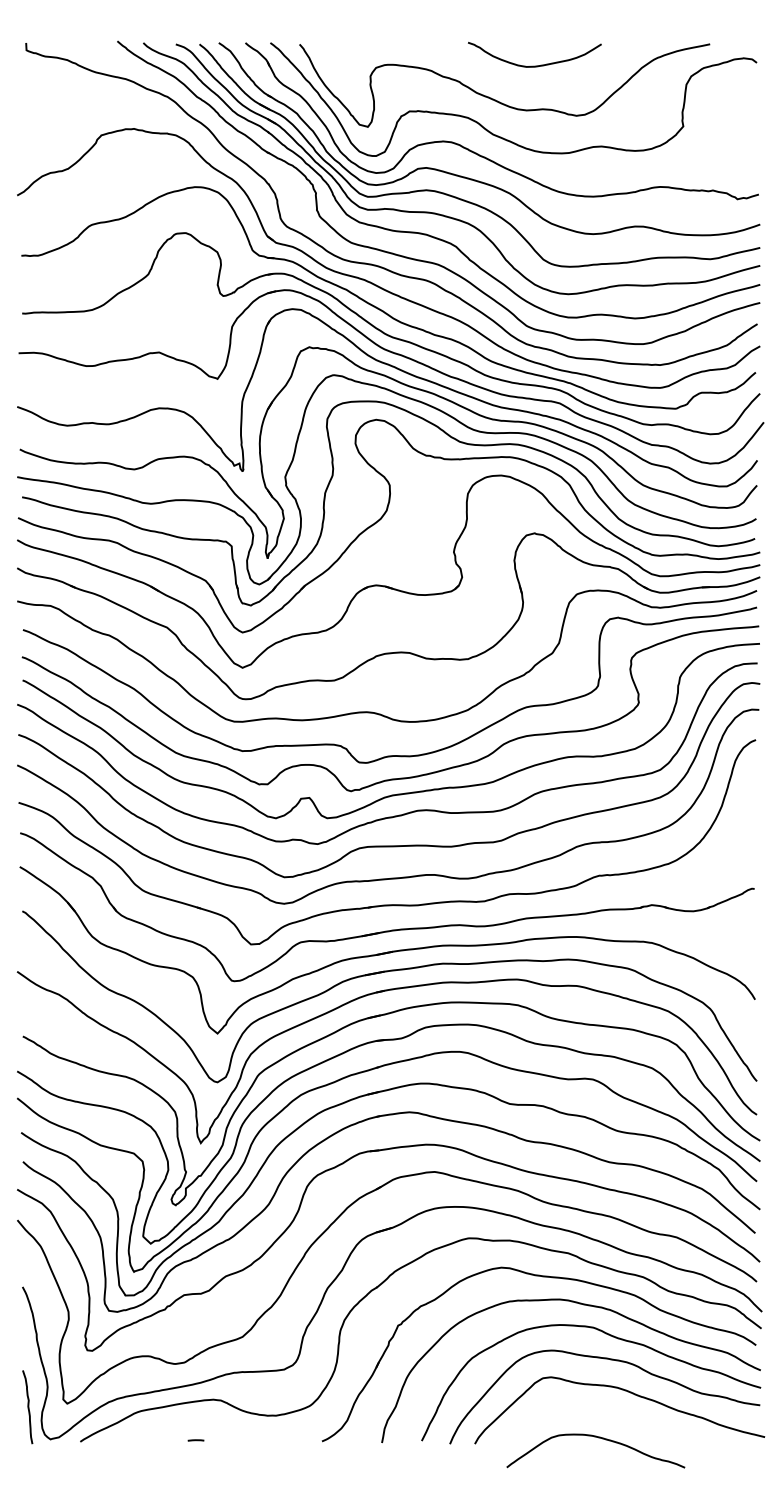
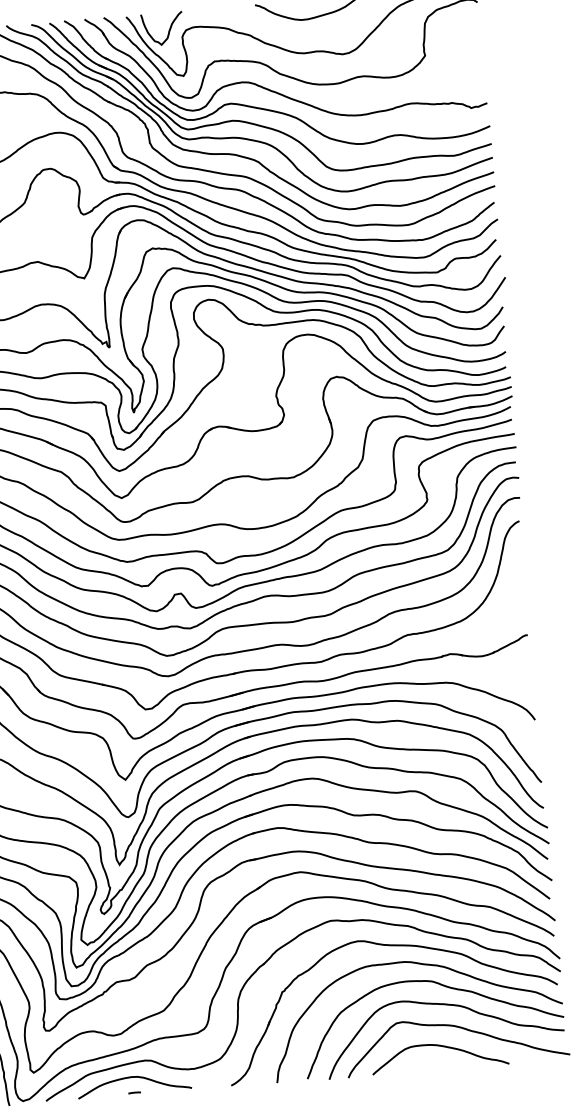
curve: (353, 66) -> (168, 30), added
curve: (196, 1420) -> (133, 1077), added
curve: (598, 1438) -> (441, 1046), moved

